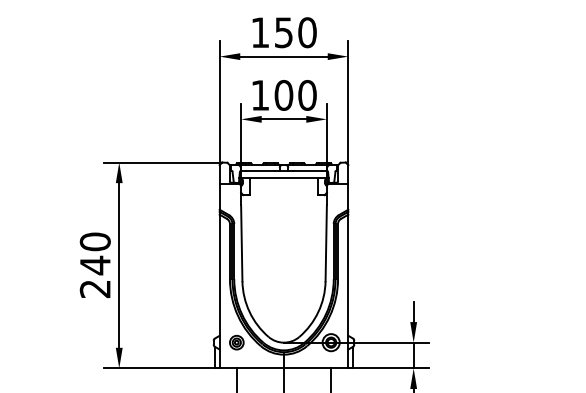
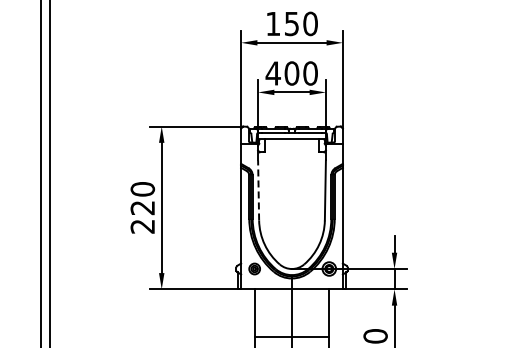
text: (259, 95) -> (272, 73), 100 -> 400
line: (241, 243) -> (258, 190), solid -> dashed
text: (94, 264) -> (142, 207), 240 -> 220

